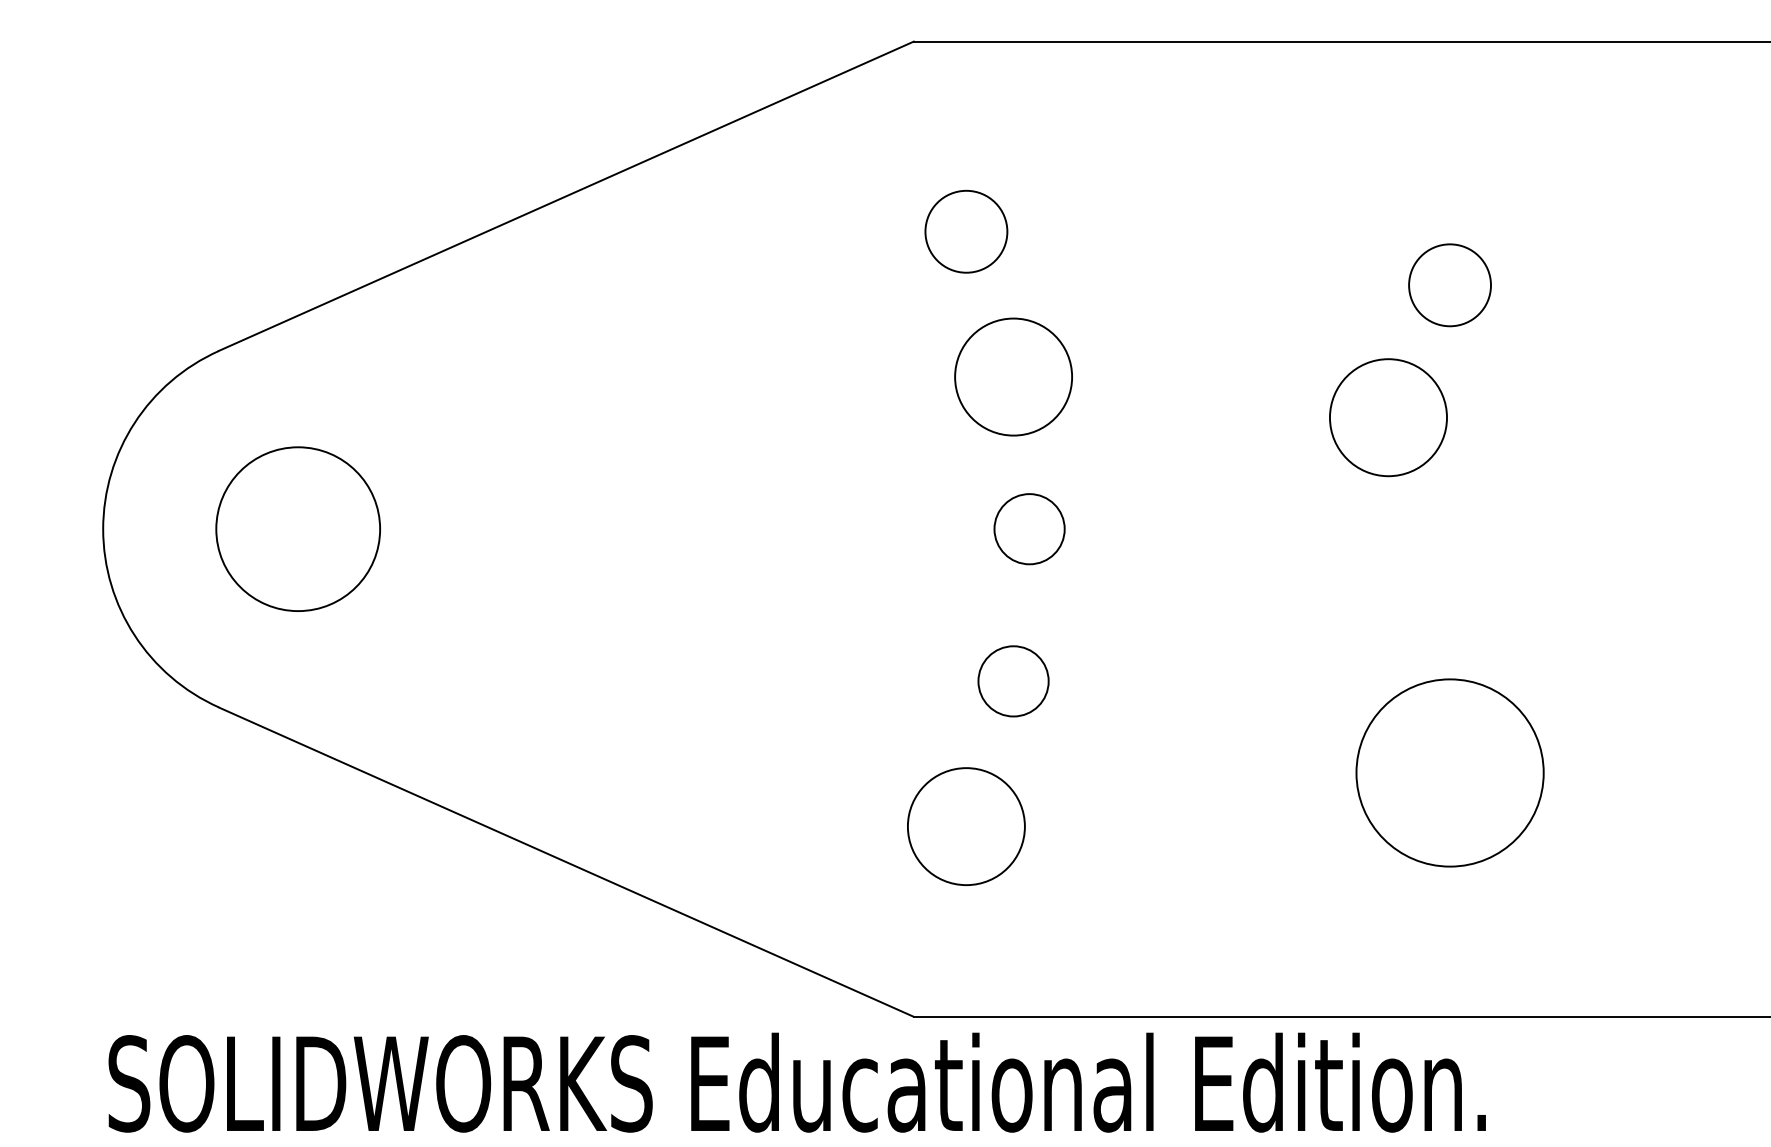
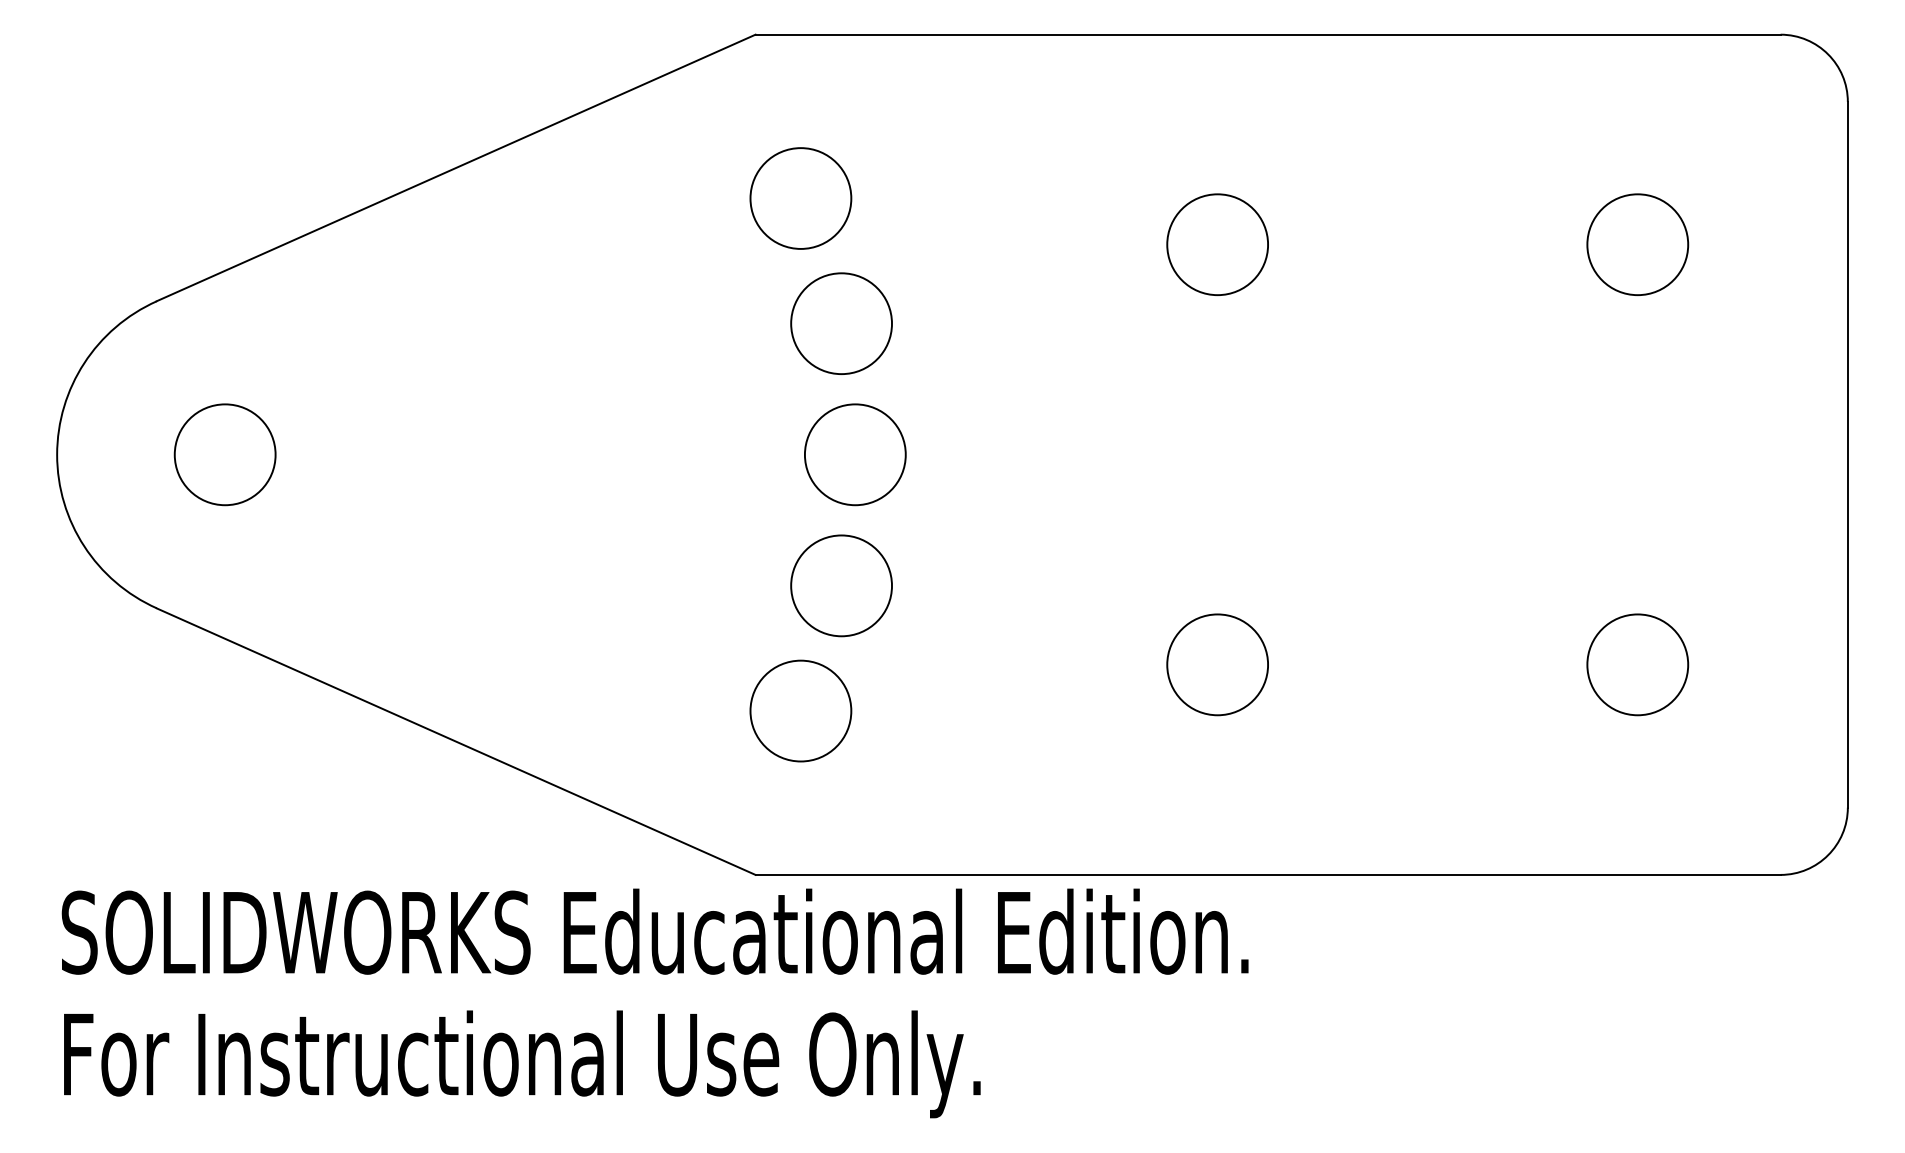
circle: (965, 231) -> (800, 198), size x1.43
circle: (1449, 285) -> (1217, 244), size x1.43
circle: (1388, 417) -> (1164, 358), removed
circle: (297, 528) -> (224, 454), size x0.71
circle: (1028, 528) -> (854, 454), size x1.67
circle: (1013, 680) -> (841, 585), size x1.67
circle: (1449, 772) -> (1217, 664), size x0.62

